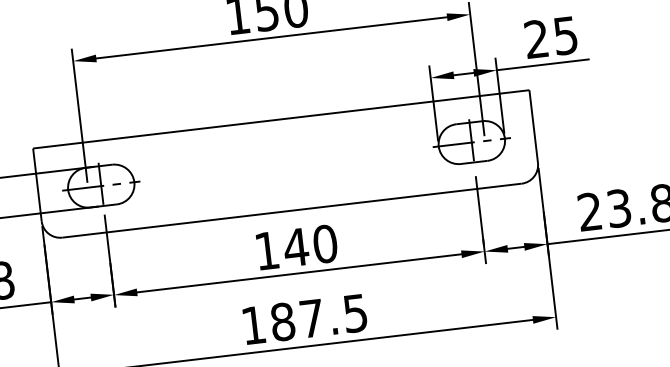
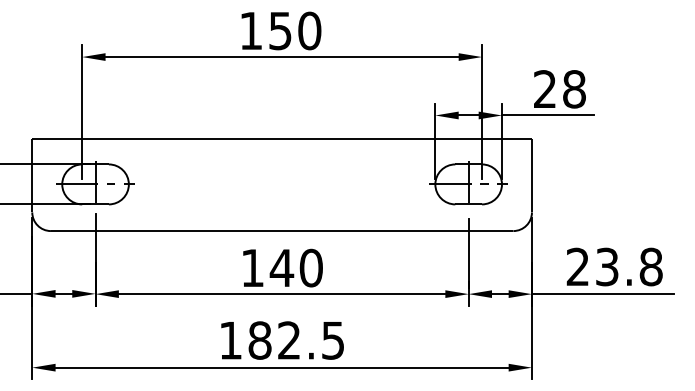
text: (565, 35) -> (574, 89), 25 -> 28
text: (312, 318) -> (289, 340), 187.5 -> 182.5

